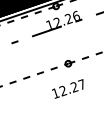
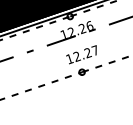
text: (67, 88) -> (81, 54), moved

